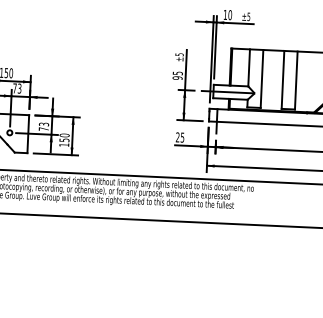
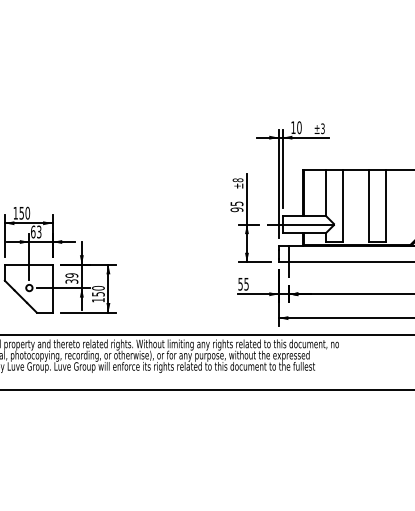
text: (248, 15) -> (322, 127), ±5 -> ±3
text: (179, 54) -> (237, 180), ±5 -> ±8
text: (15, 88) -> (33, 231), 73 -> 63
text: (43, 126) -> (71, 278), 73 -> 39
text: (177, 136) -> (240, 283), 25 -> 55

